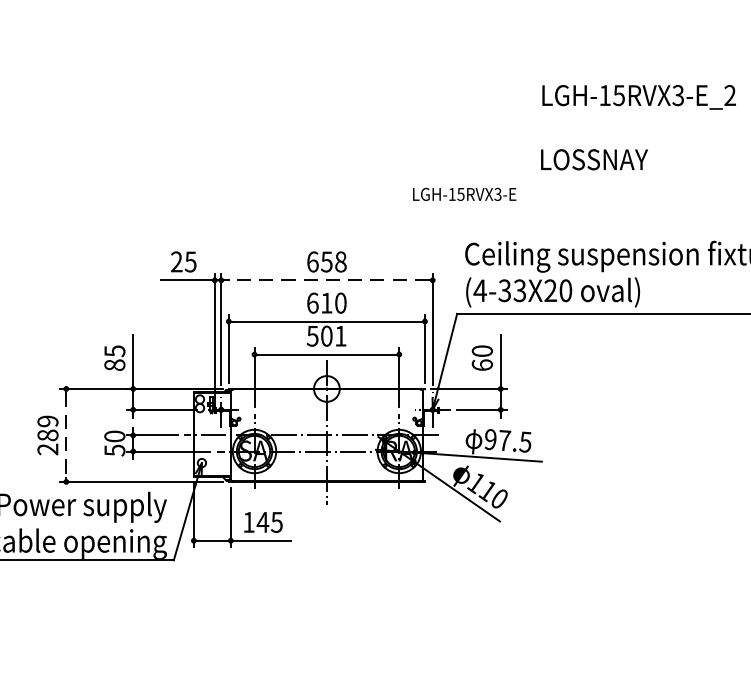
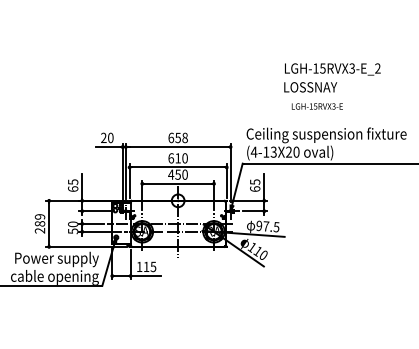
text: (638, 97) -> (332, 69), moved
text: (462, 194) -> (316, 106), moved
text: (190, 261) -> (110, 137), 25 -> 20
line: (325, 281) -> (177, 147), dashed -> solid
text: (505, 289) -> (266, 151), (4-33X20 -> (4-13X20
text: (325, 335) -> (177, 174), 501 -> 450
text: (483, 349) -> (255, 181), 60 -> 65
text: (115, 364) -> (73, 188), 85 -> 65
line: (67, 436) -> (49, 224), dashed -> solid
text: (262, 521) -> (146, 266), 145 -> 115

